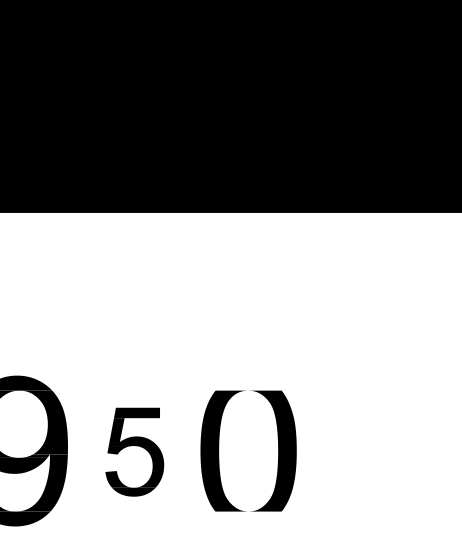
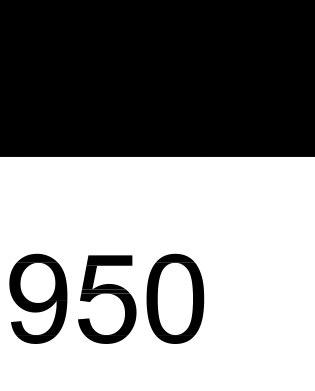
fill: (248, 381) -> (175, 257), added
part: (135, 452) -> (107, 299), size x1.67
fill: (248, 518) -> (175, 339), added

